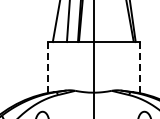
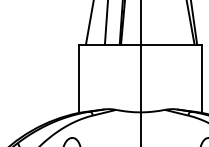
line: (47, 67) -> (78, 78), dashed -> solid
line: (139, 67) -> (202, 78), dashed -> solid

